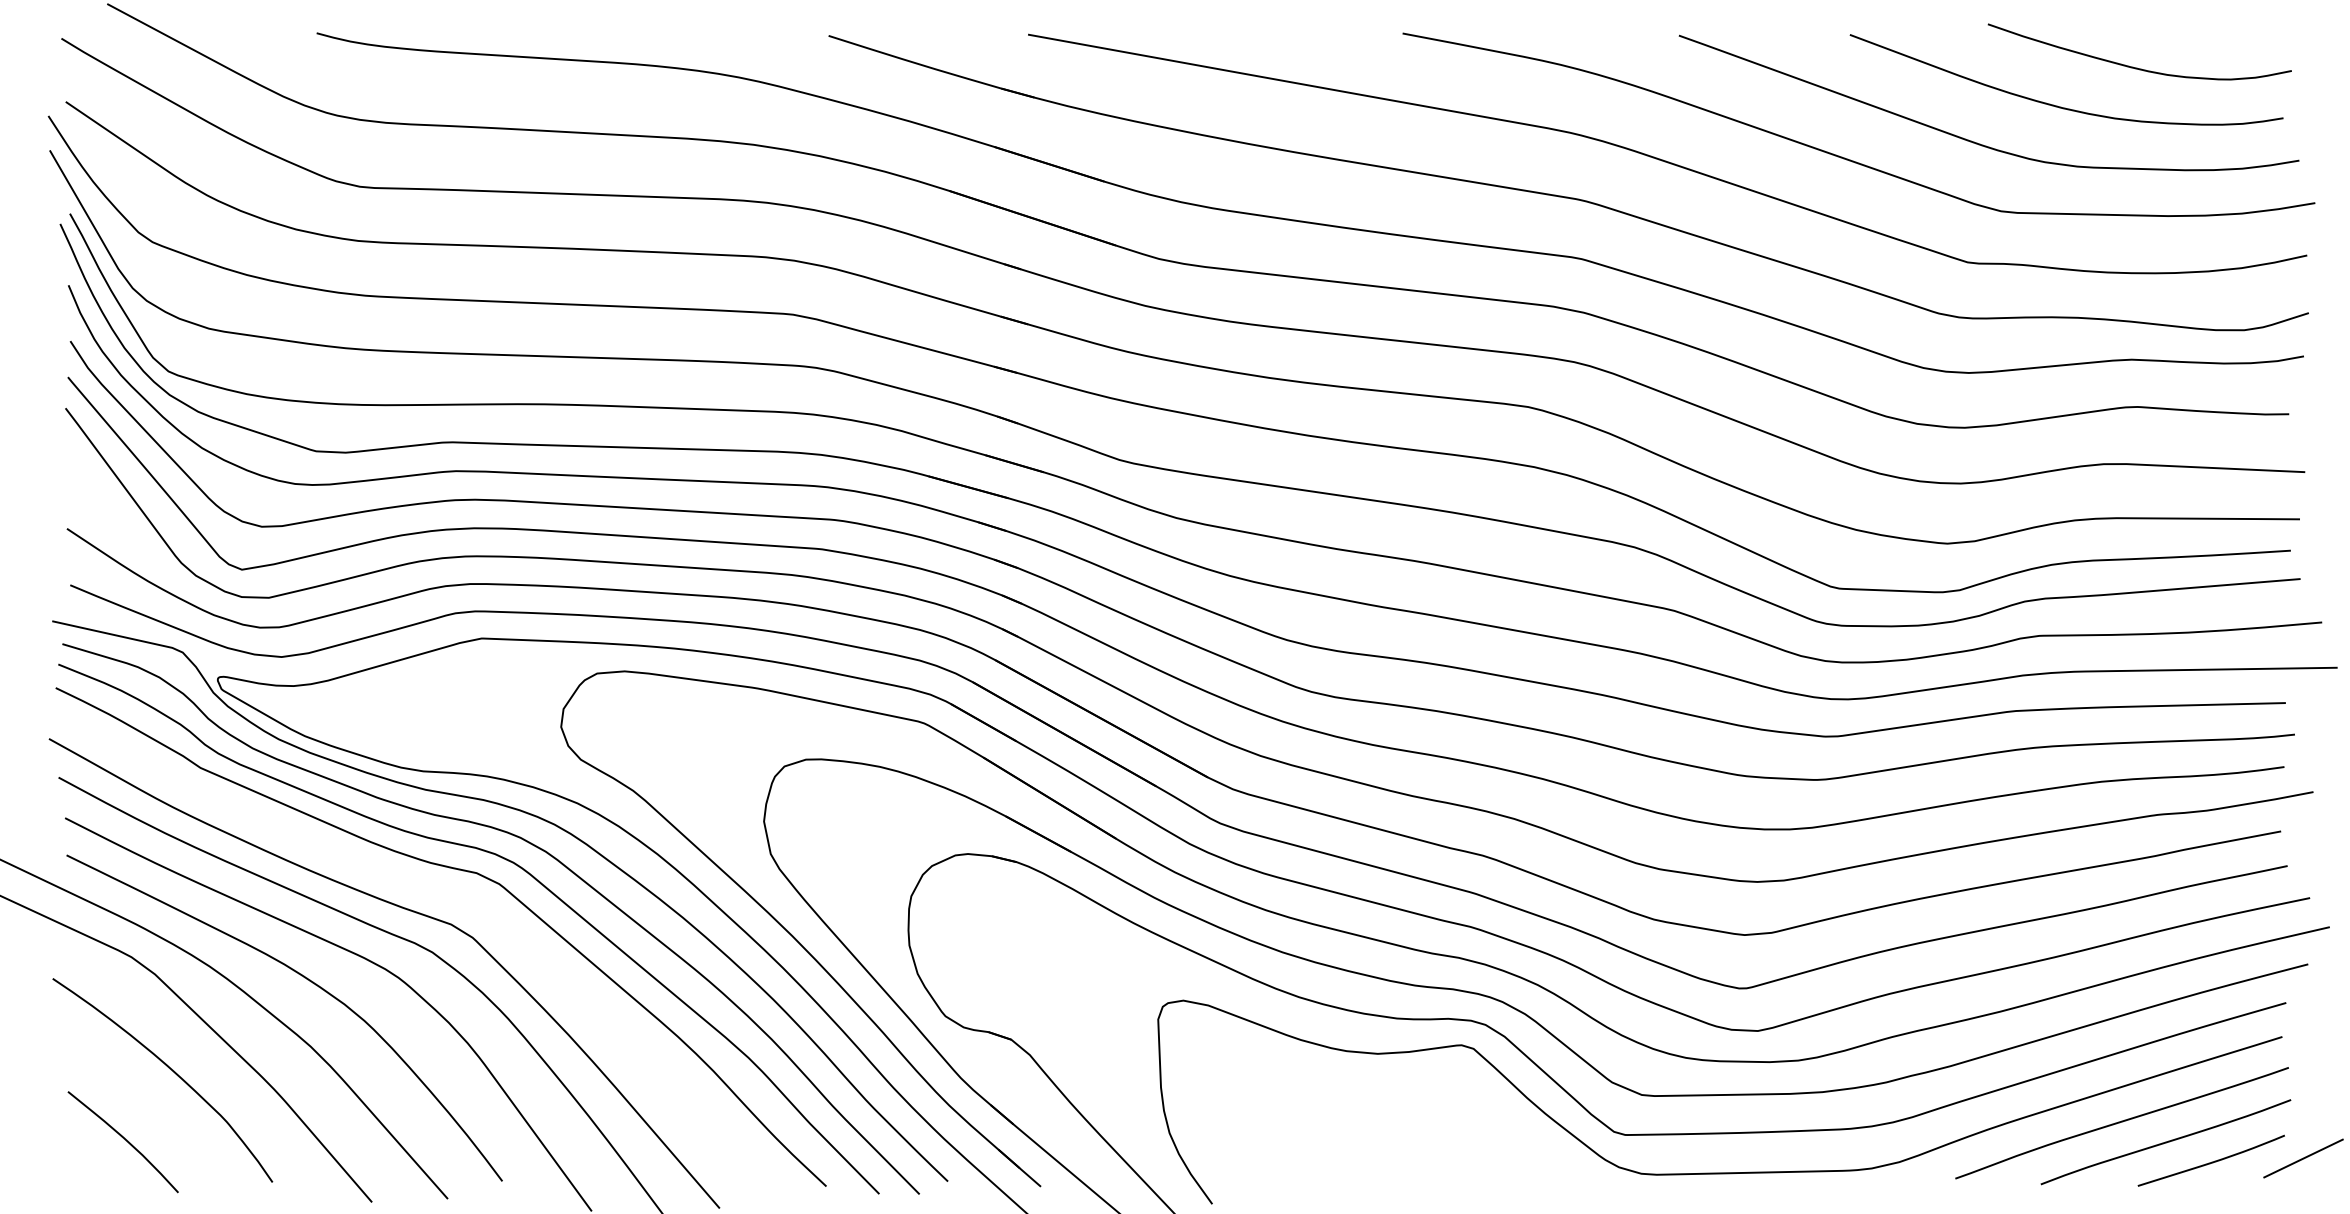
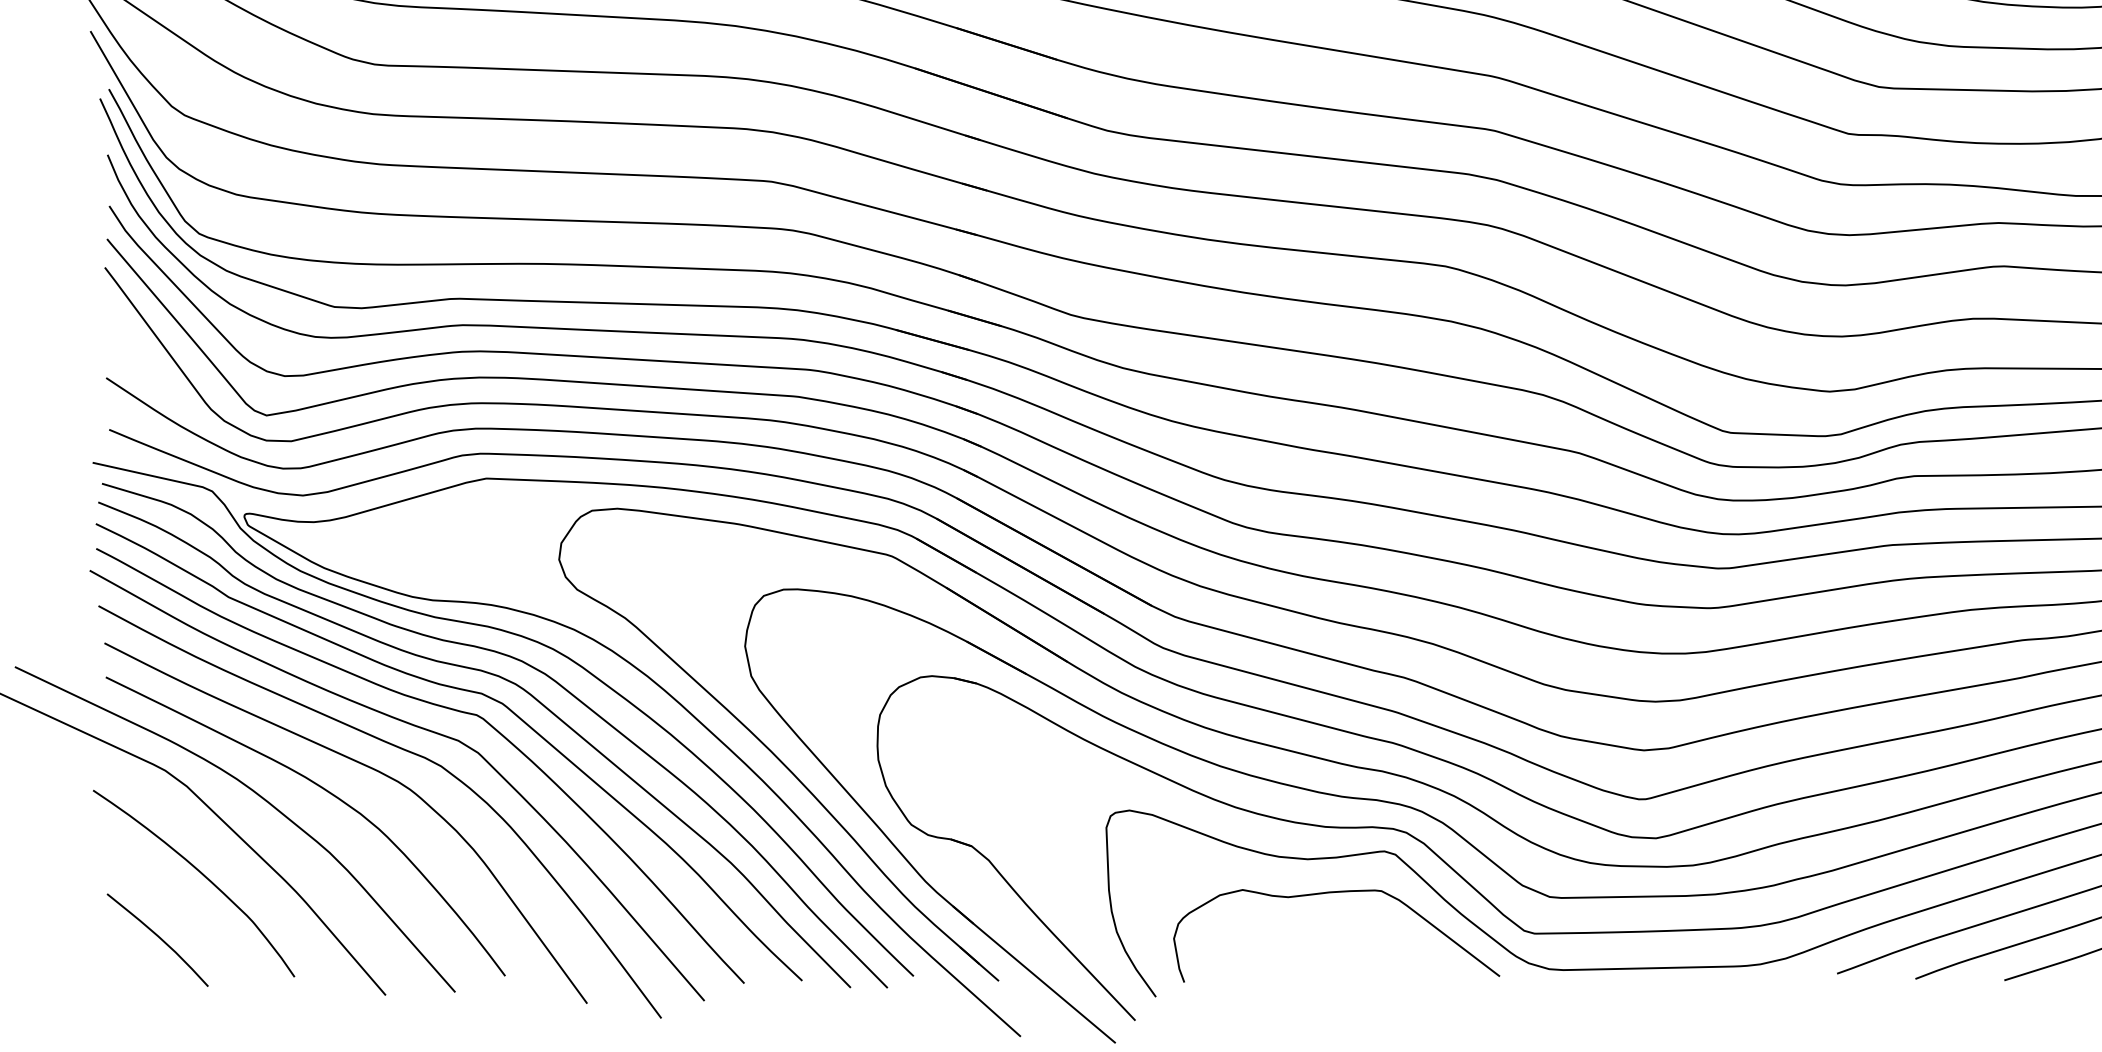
curve: (426, 886) -> (435, 705), added
curve: (1409, 1090) -> (1336, 892), added

